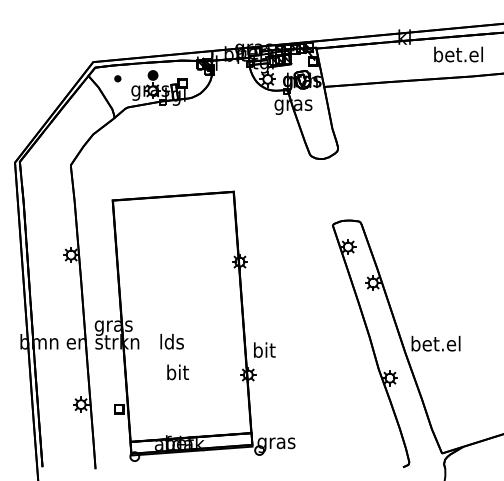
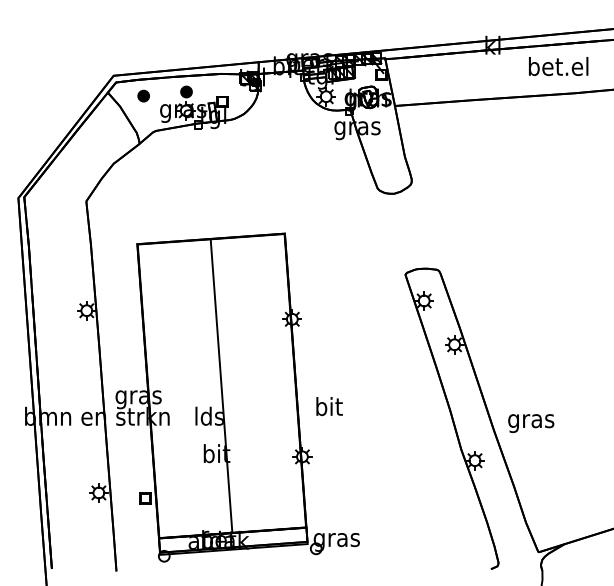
part: (117, 78) -> (143, 95), size x1.67
line: (181, 316) -> (221, 385), added
text: (435, 346) -> (530, 421), bet.el -> gras
text: (264, 350) -> (329, 406), moved

